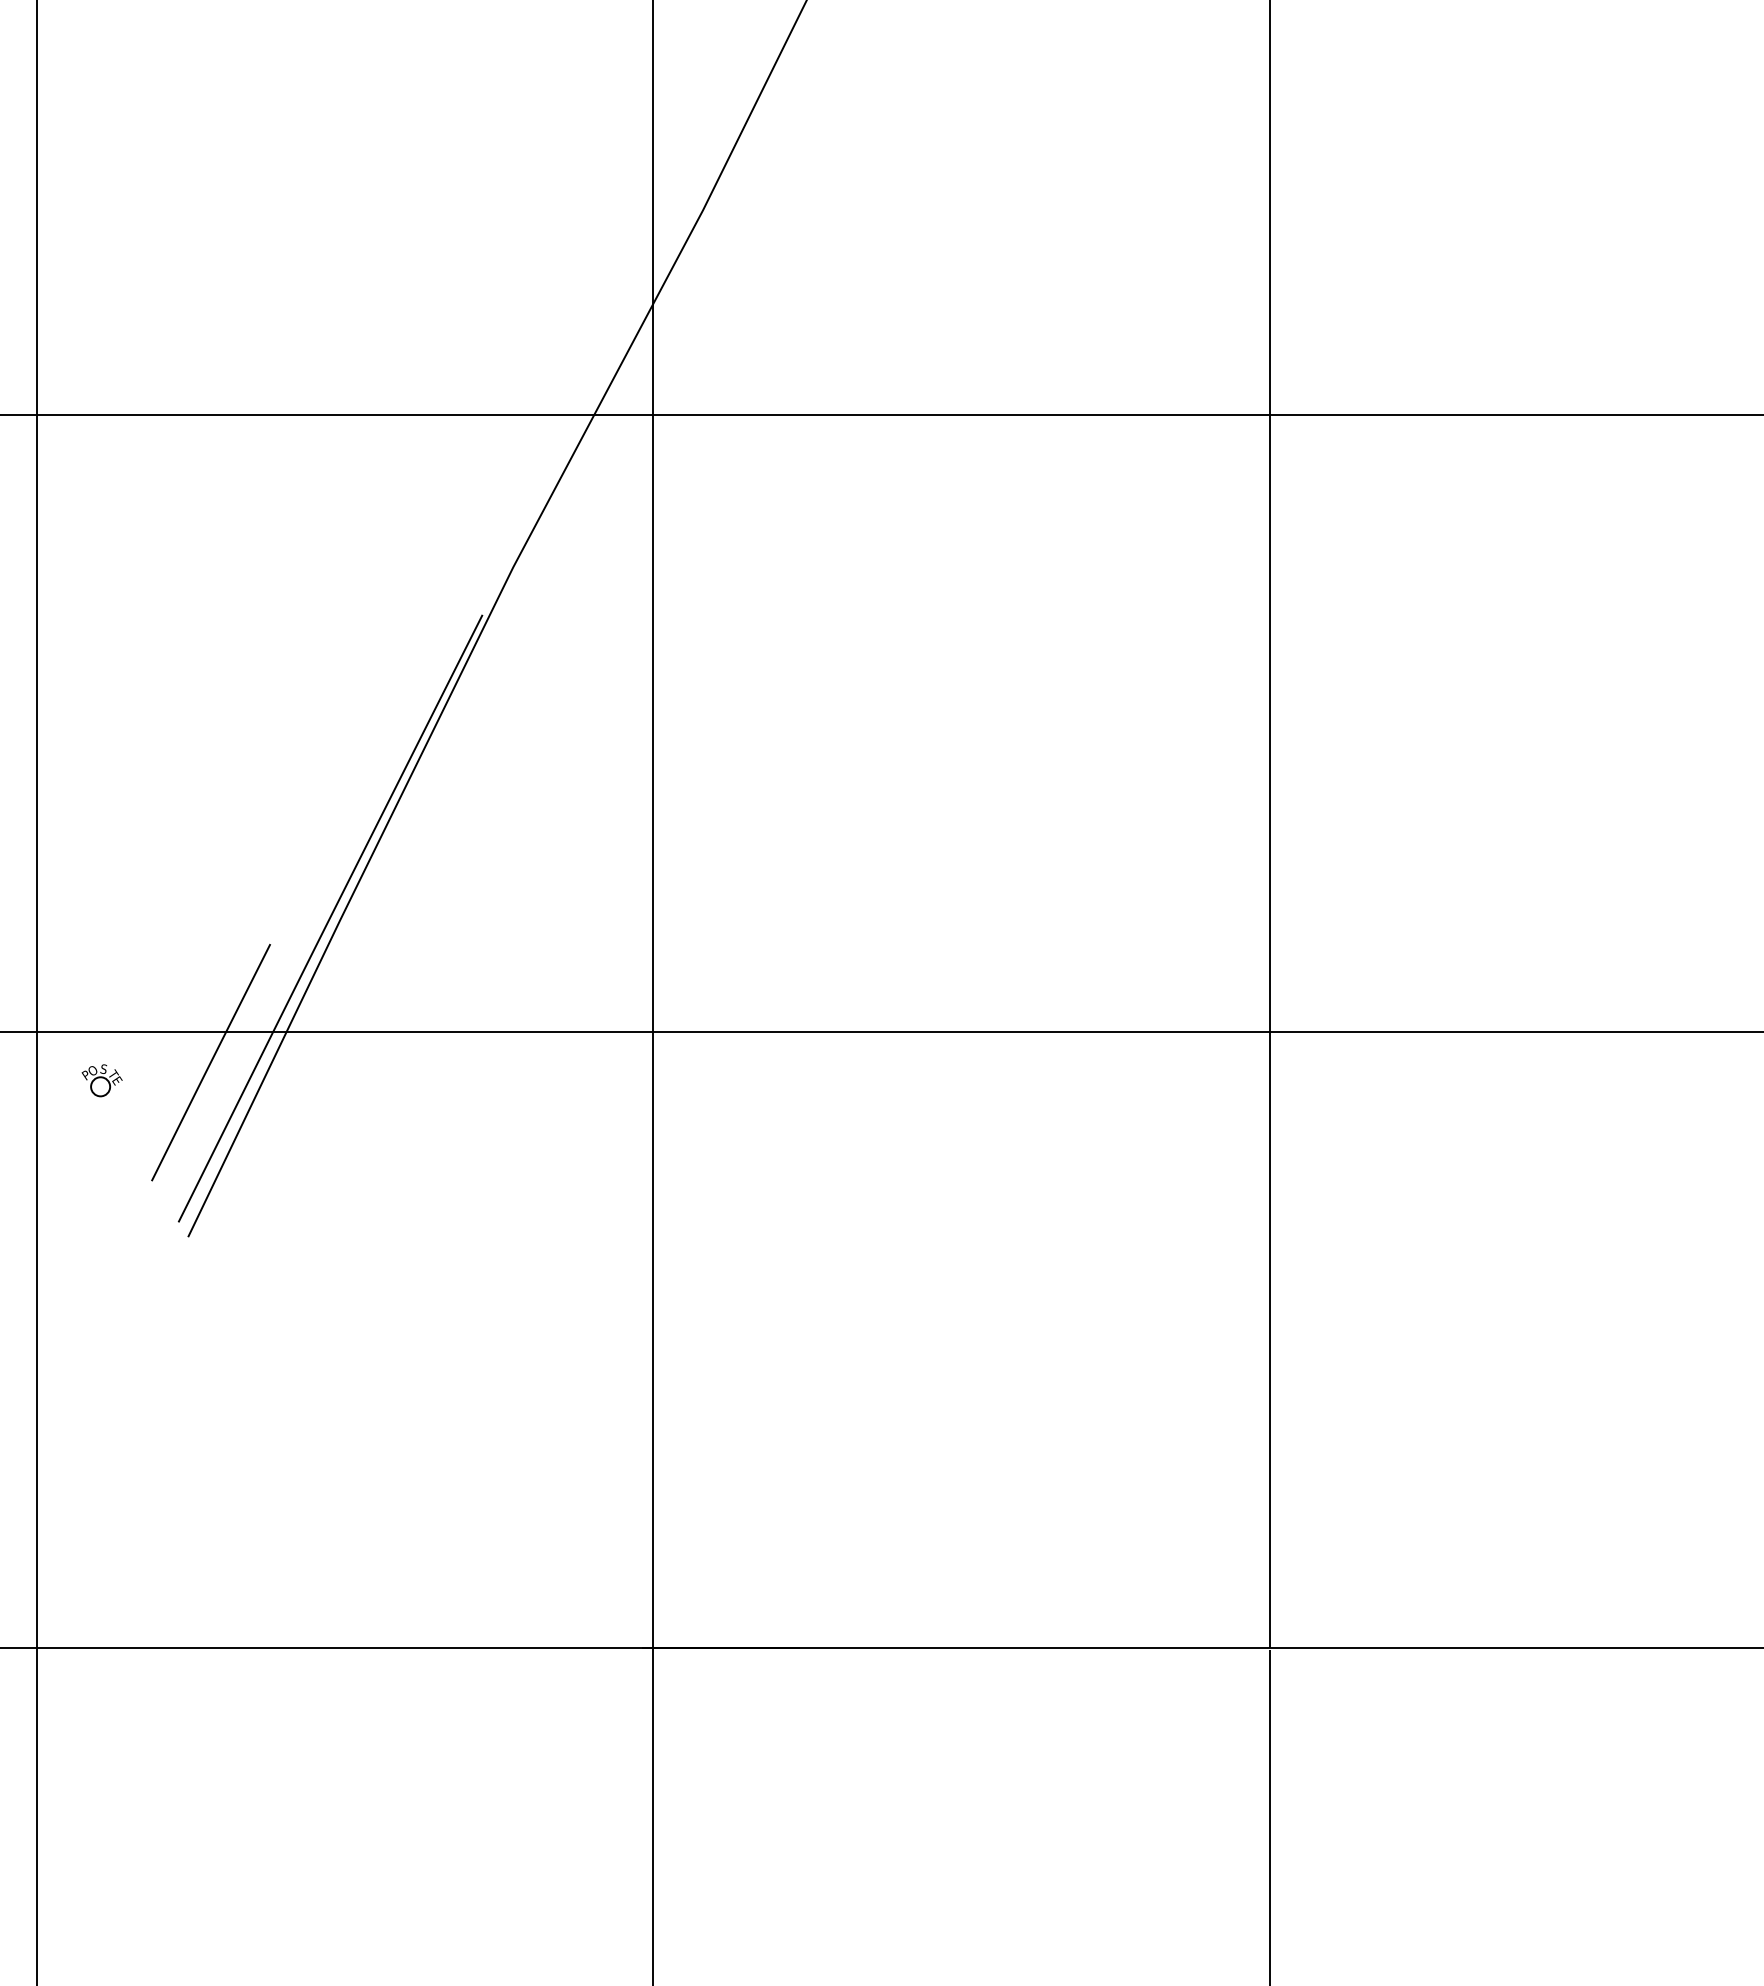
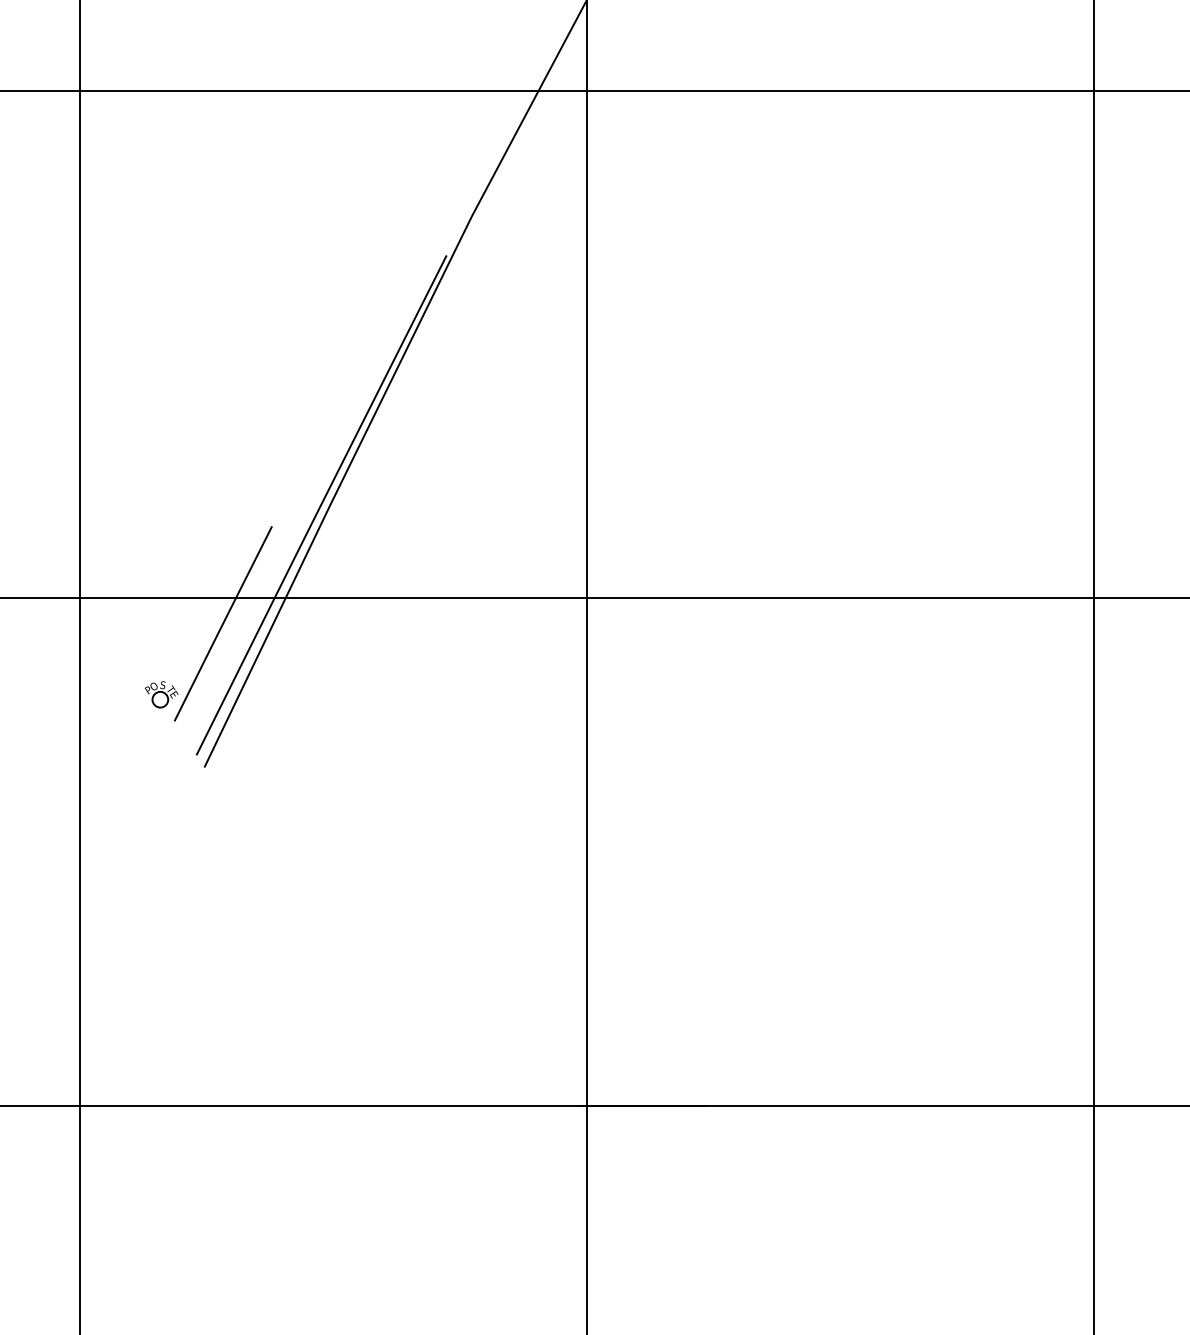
part: (101, 1080) -> (161, 694), moved

